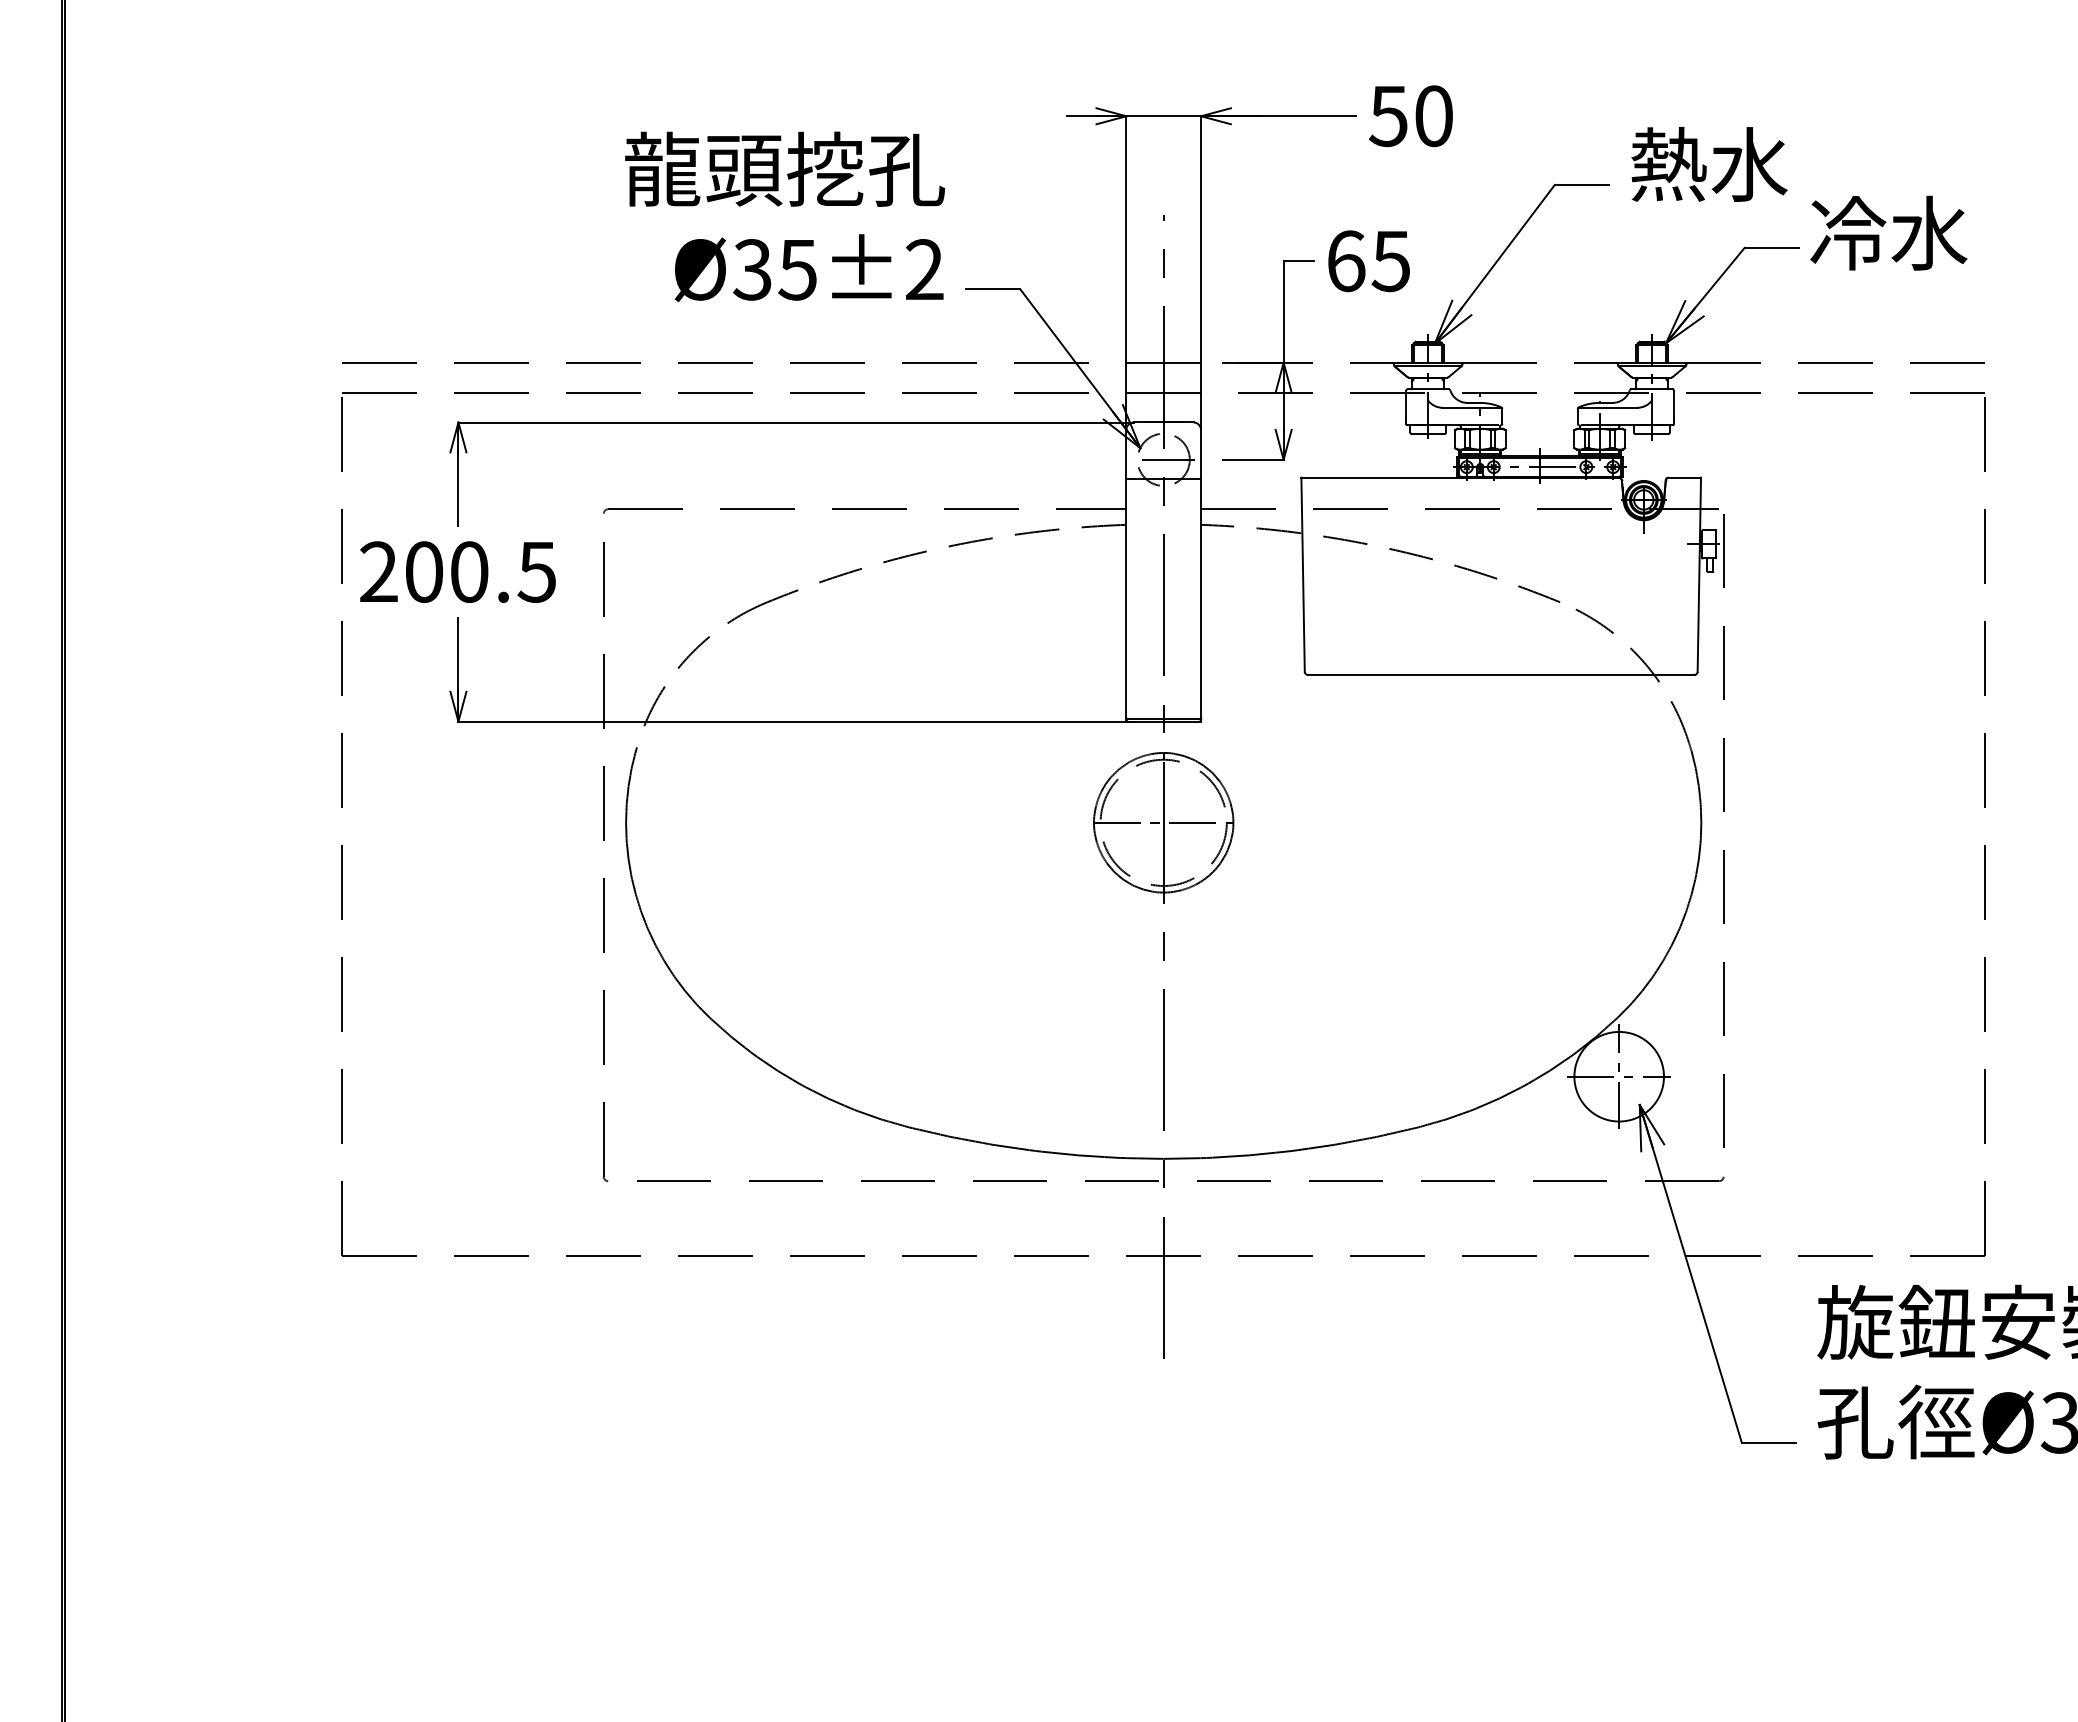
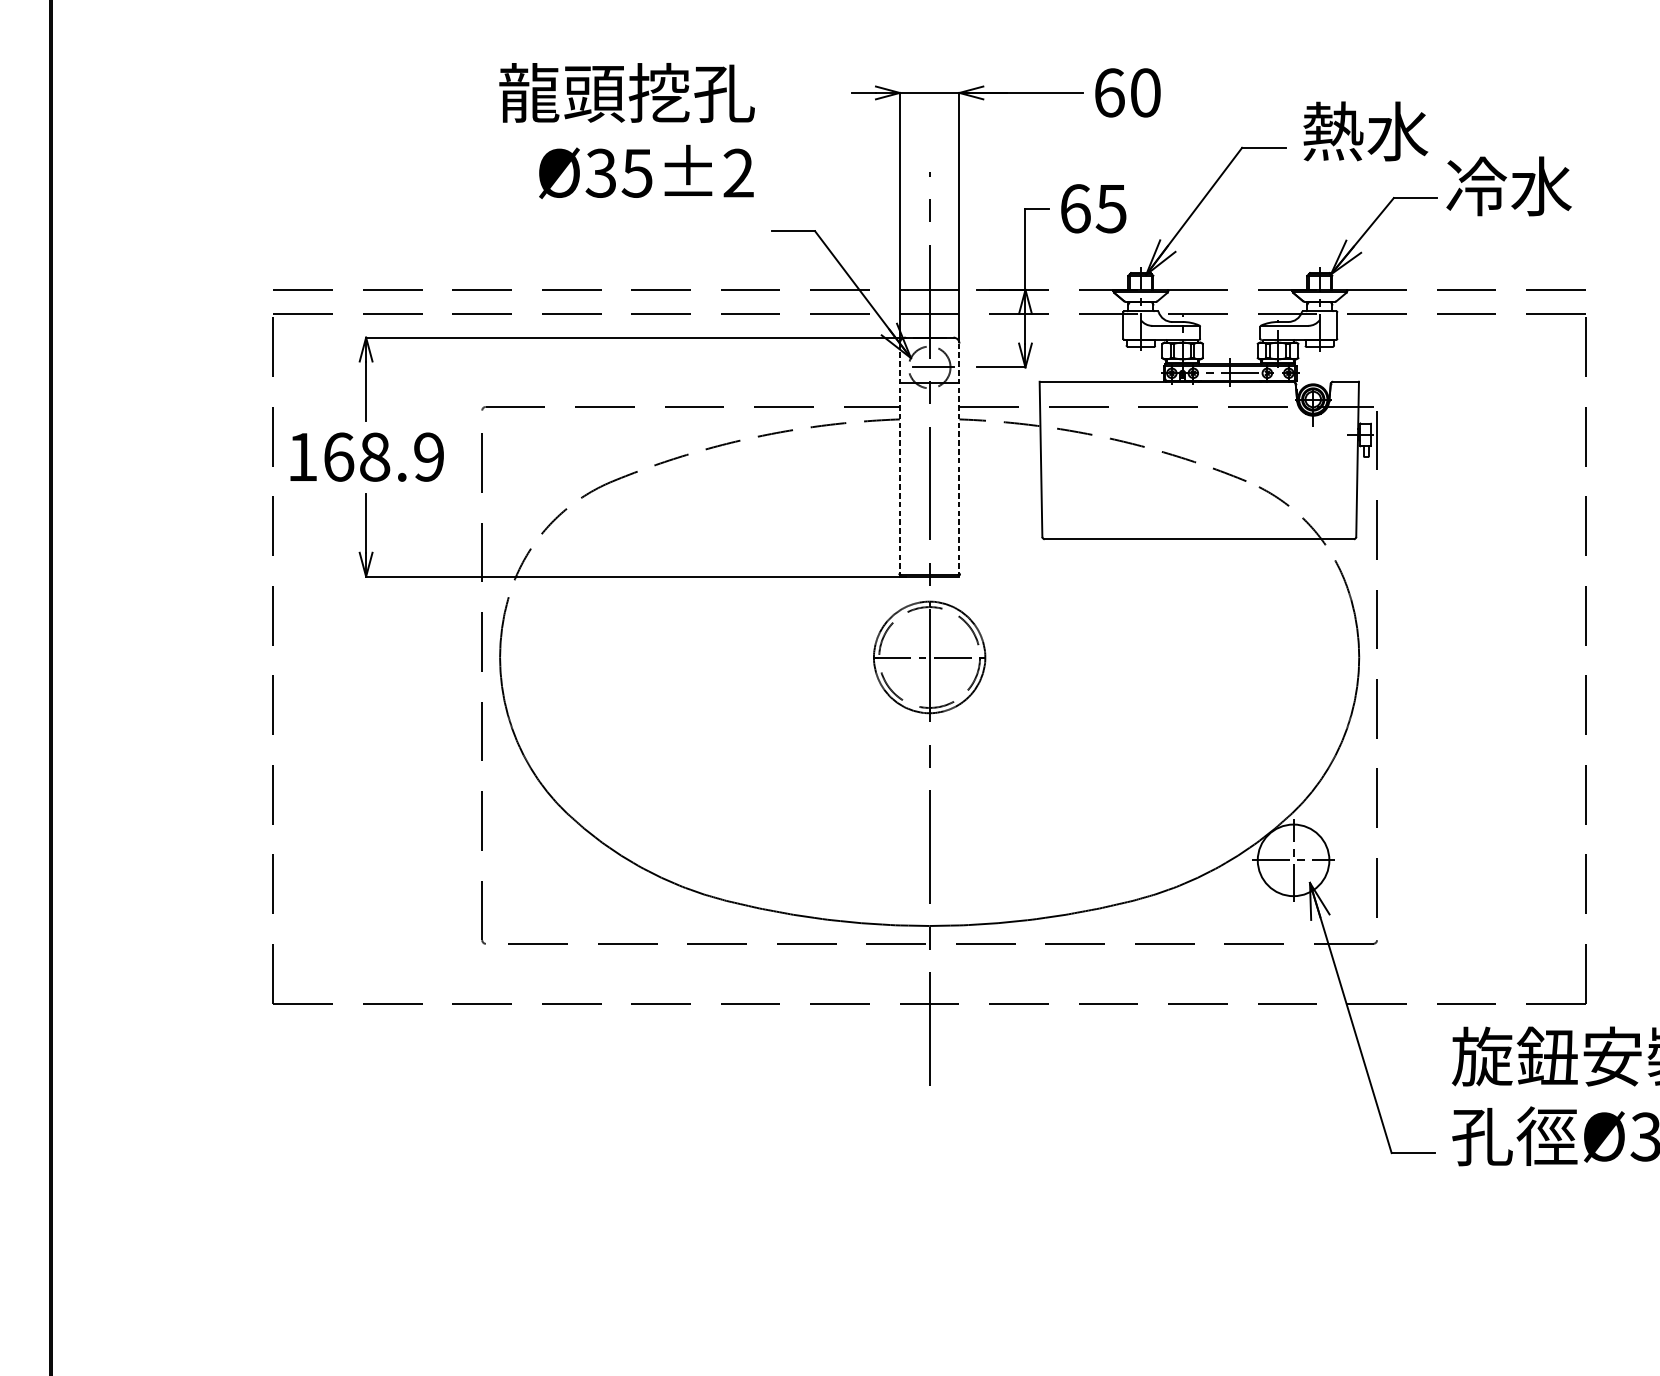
text: (1388, 116) -> (1109, 93), 50 -> 60
text: (785, 216) -> (627, 130), moved
text: (457, 571) -> (365, 456), 200.5 -> 168.9
line: (1126, 575) -> (899, 459), solid -> dashed
line: (1201, 575) -> (959, 459), solid -> dashed

